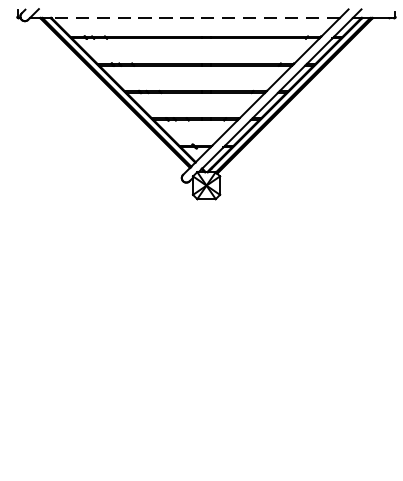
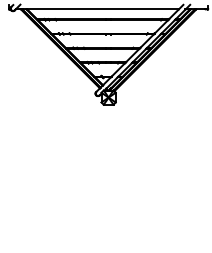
line: (194, 18) -> (102, 9), dashed -> solid

